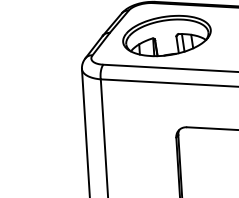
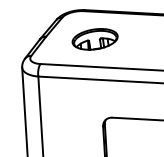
part: (166, 35) -> (94, 38), size x0.6

